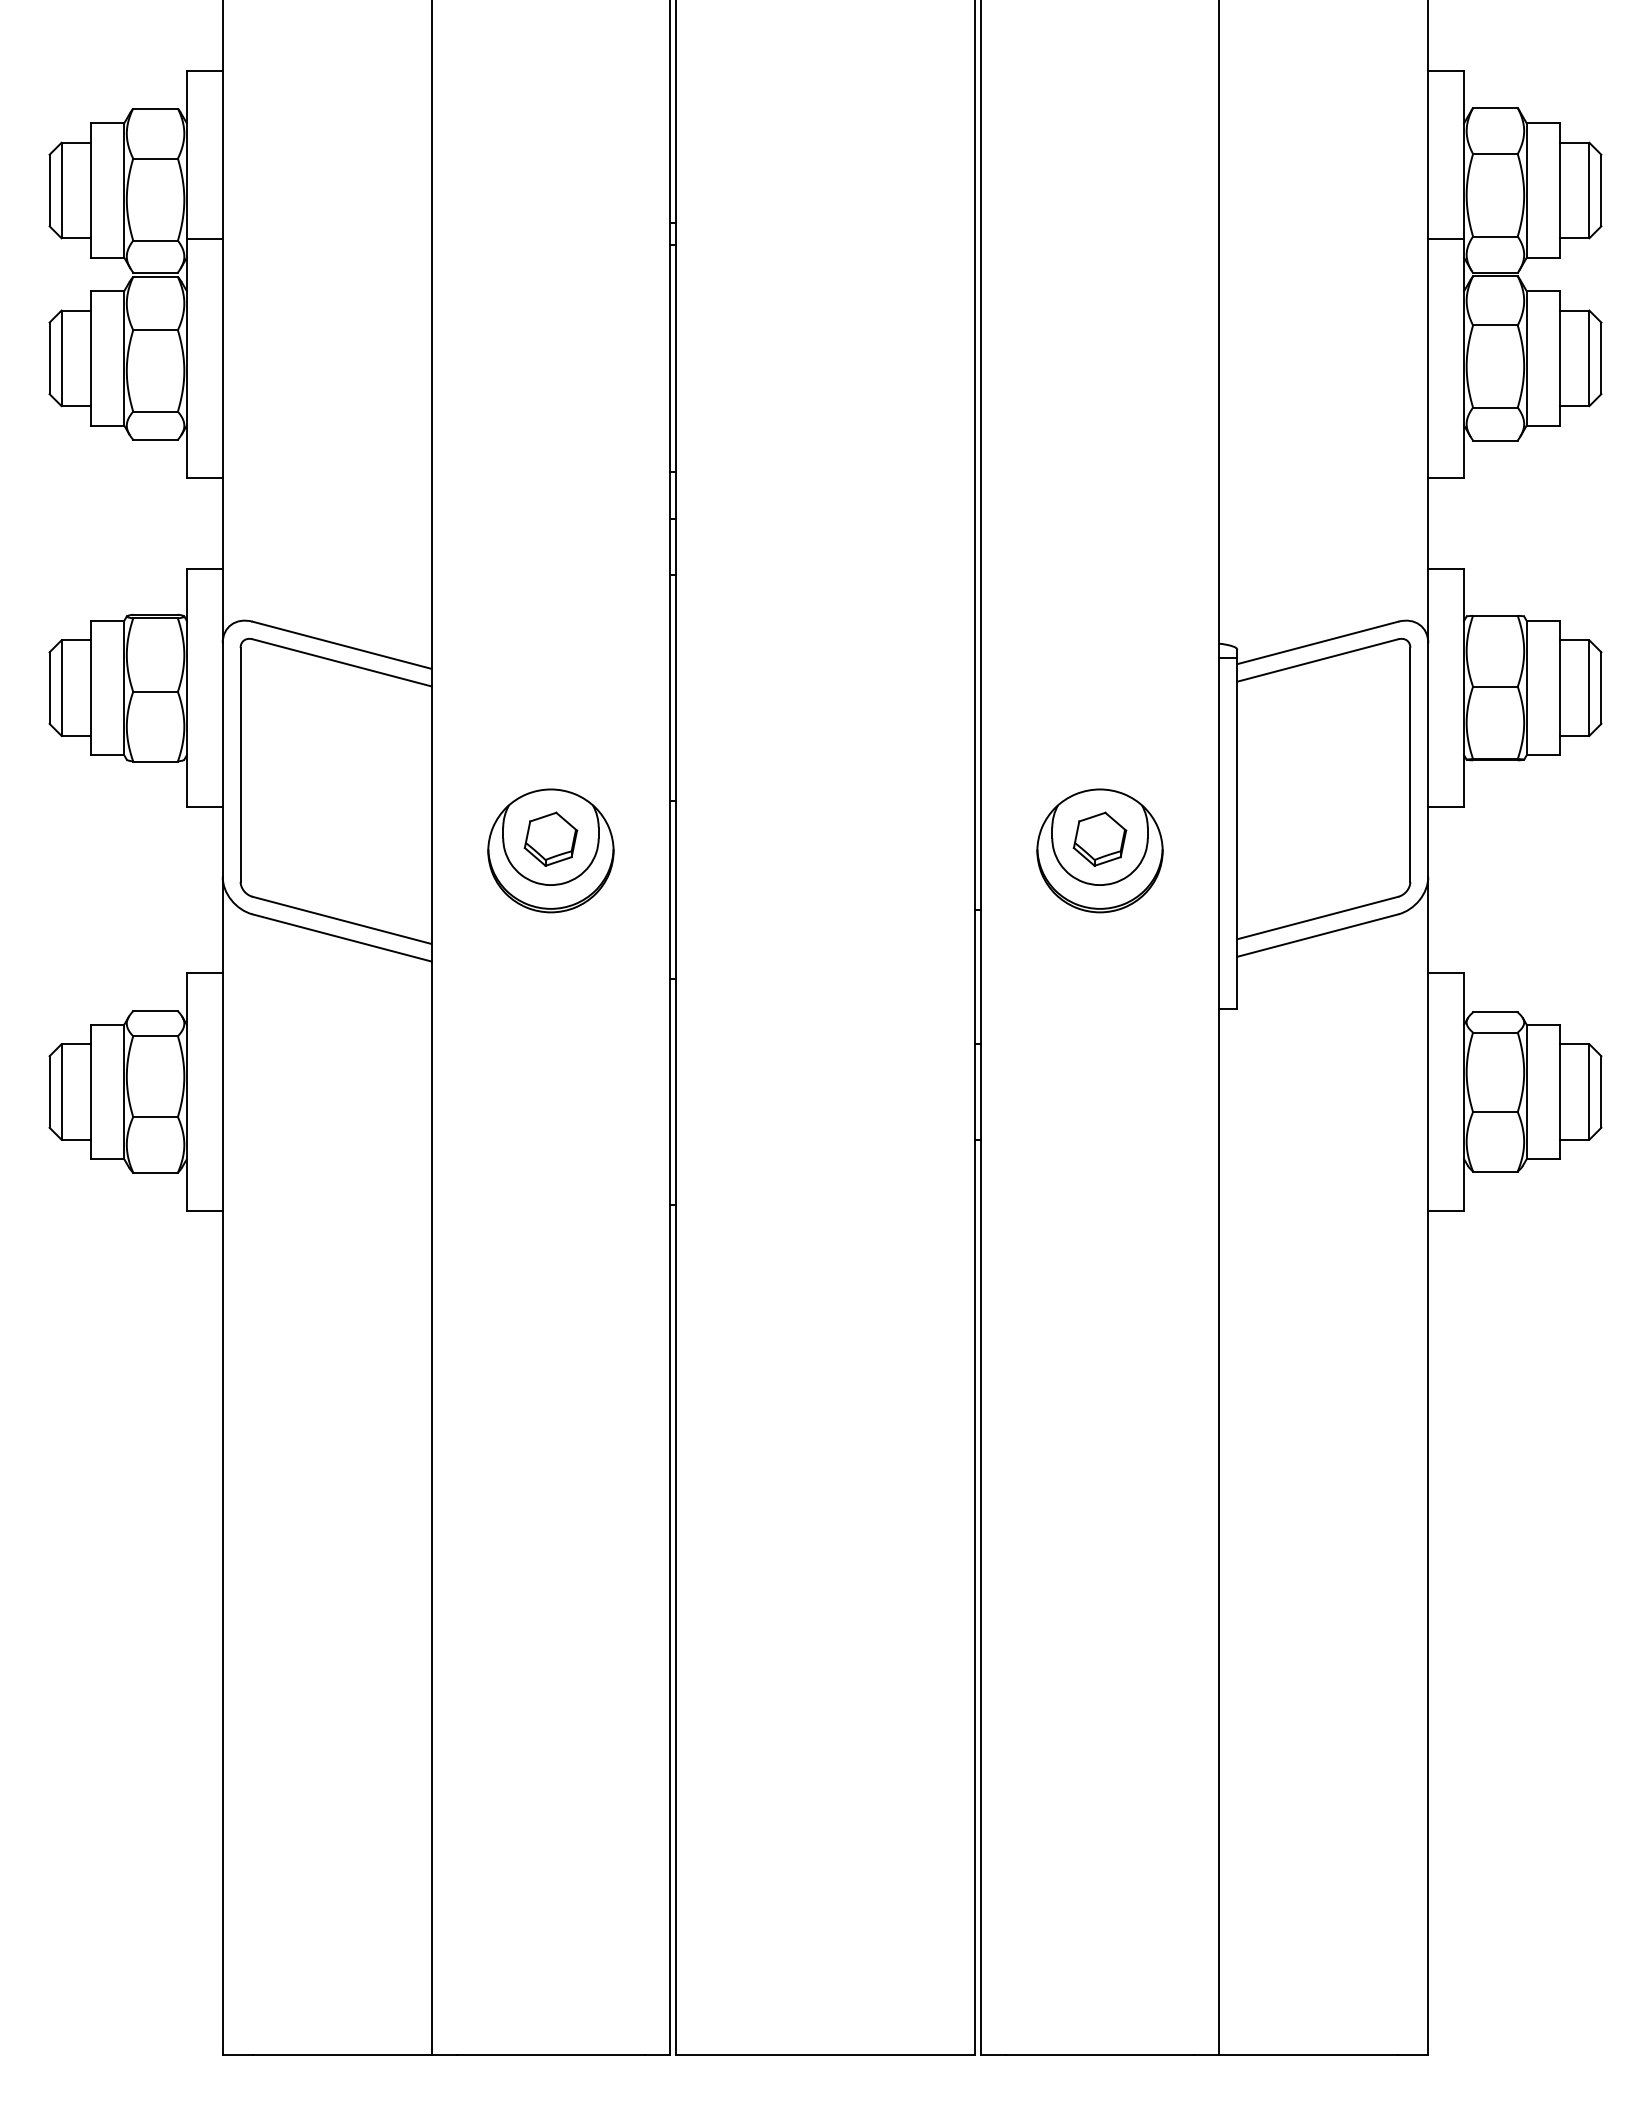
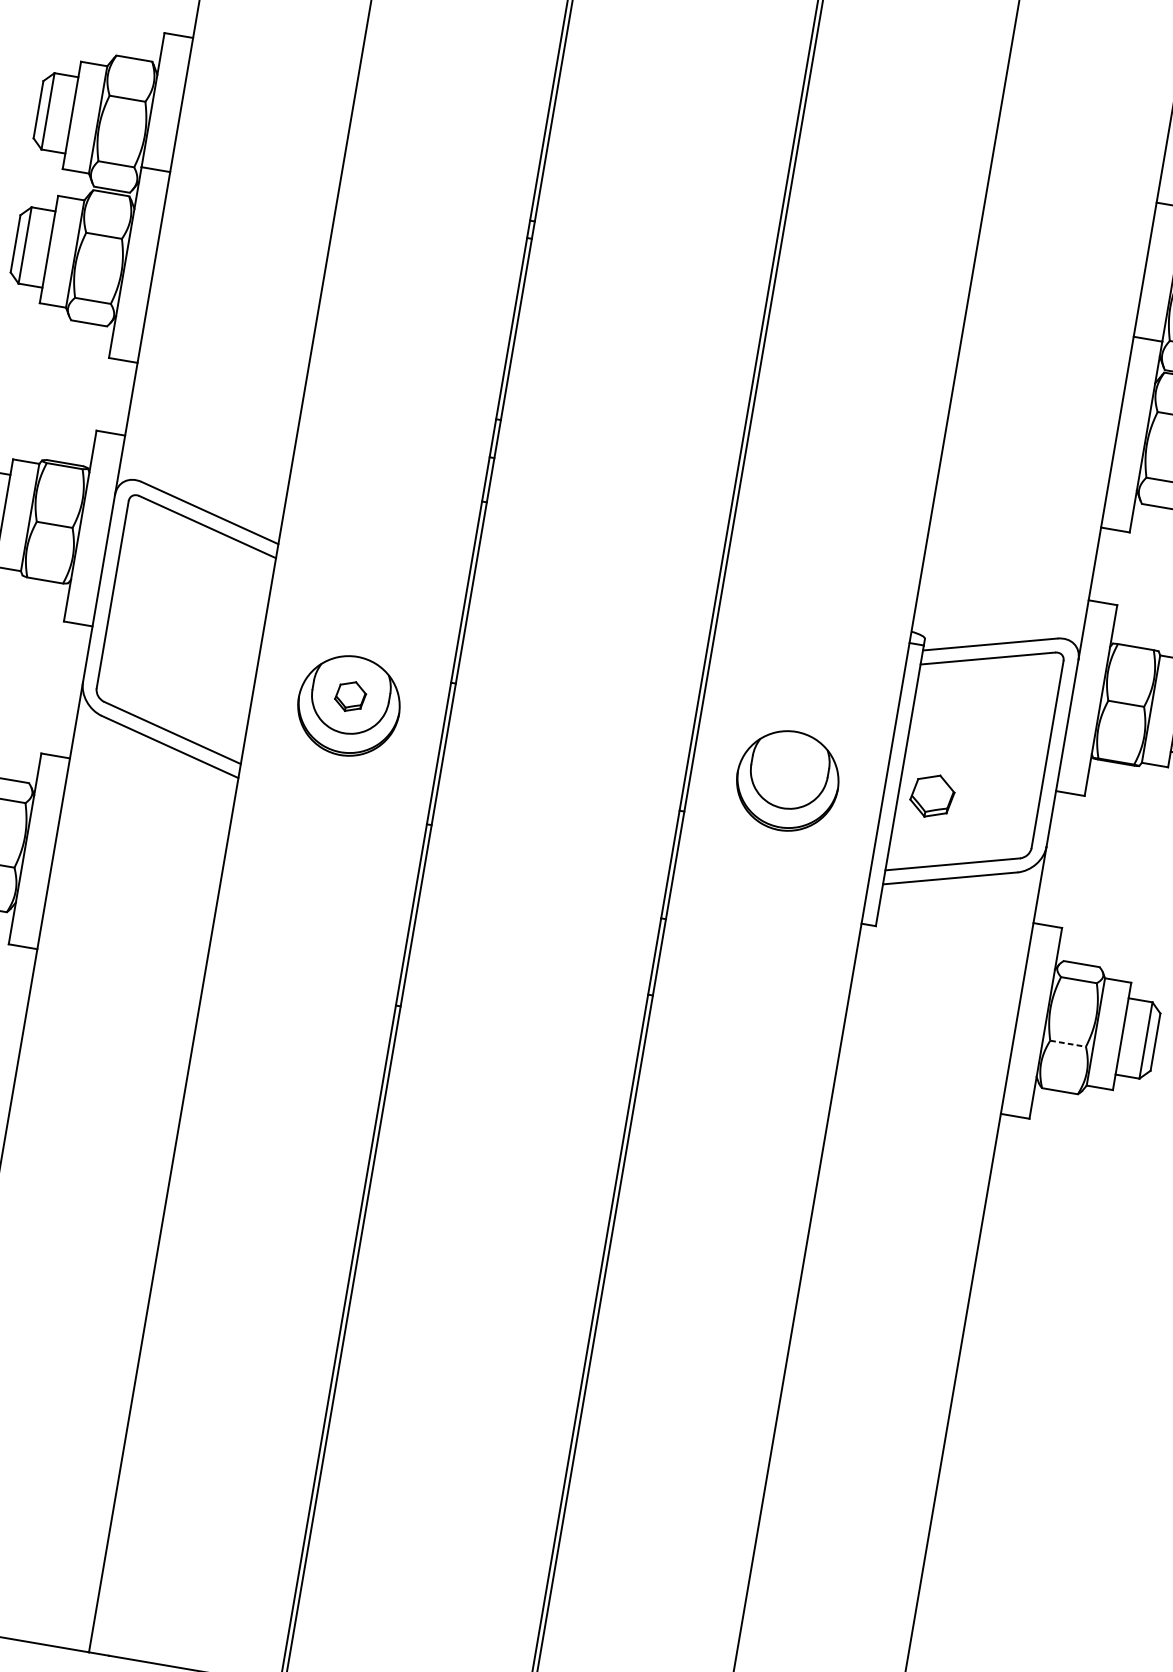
part: (550, 838) -> (350, 695), size x0.7
part: (1099, 838) -> (932, 795), moved
line: (1495, 1112) -> (1068, 1044), solid -> dashed

